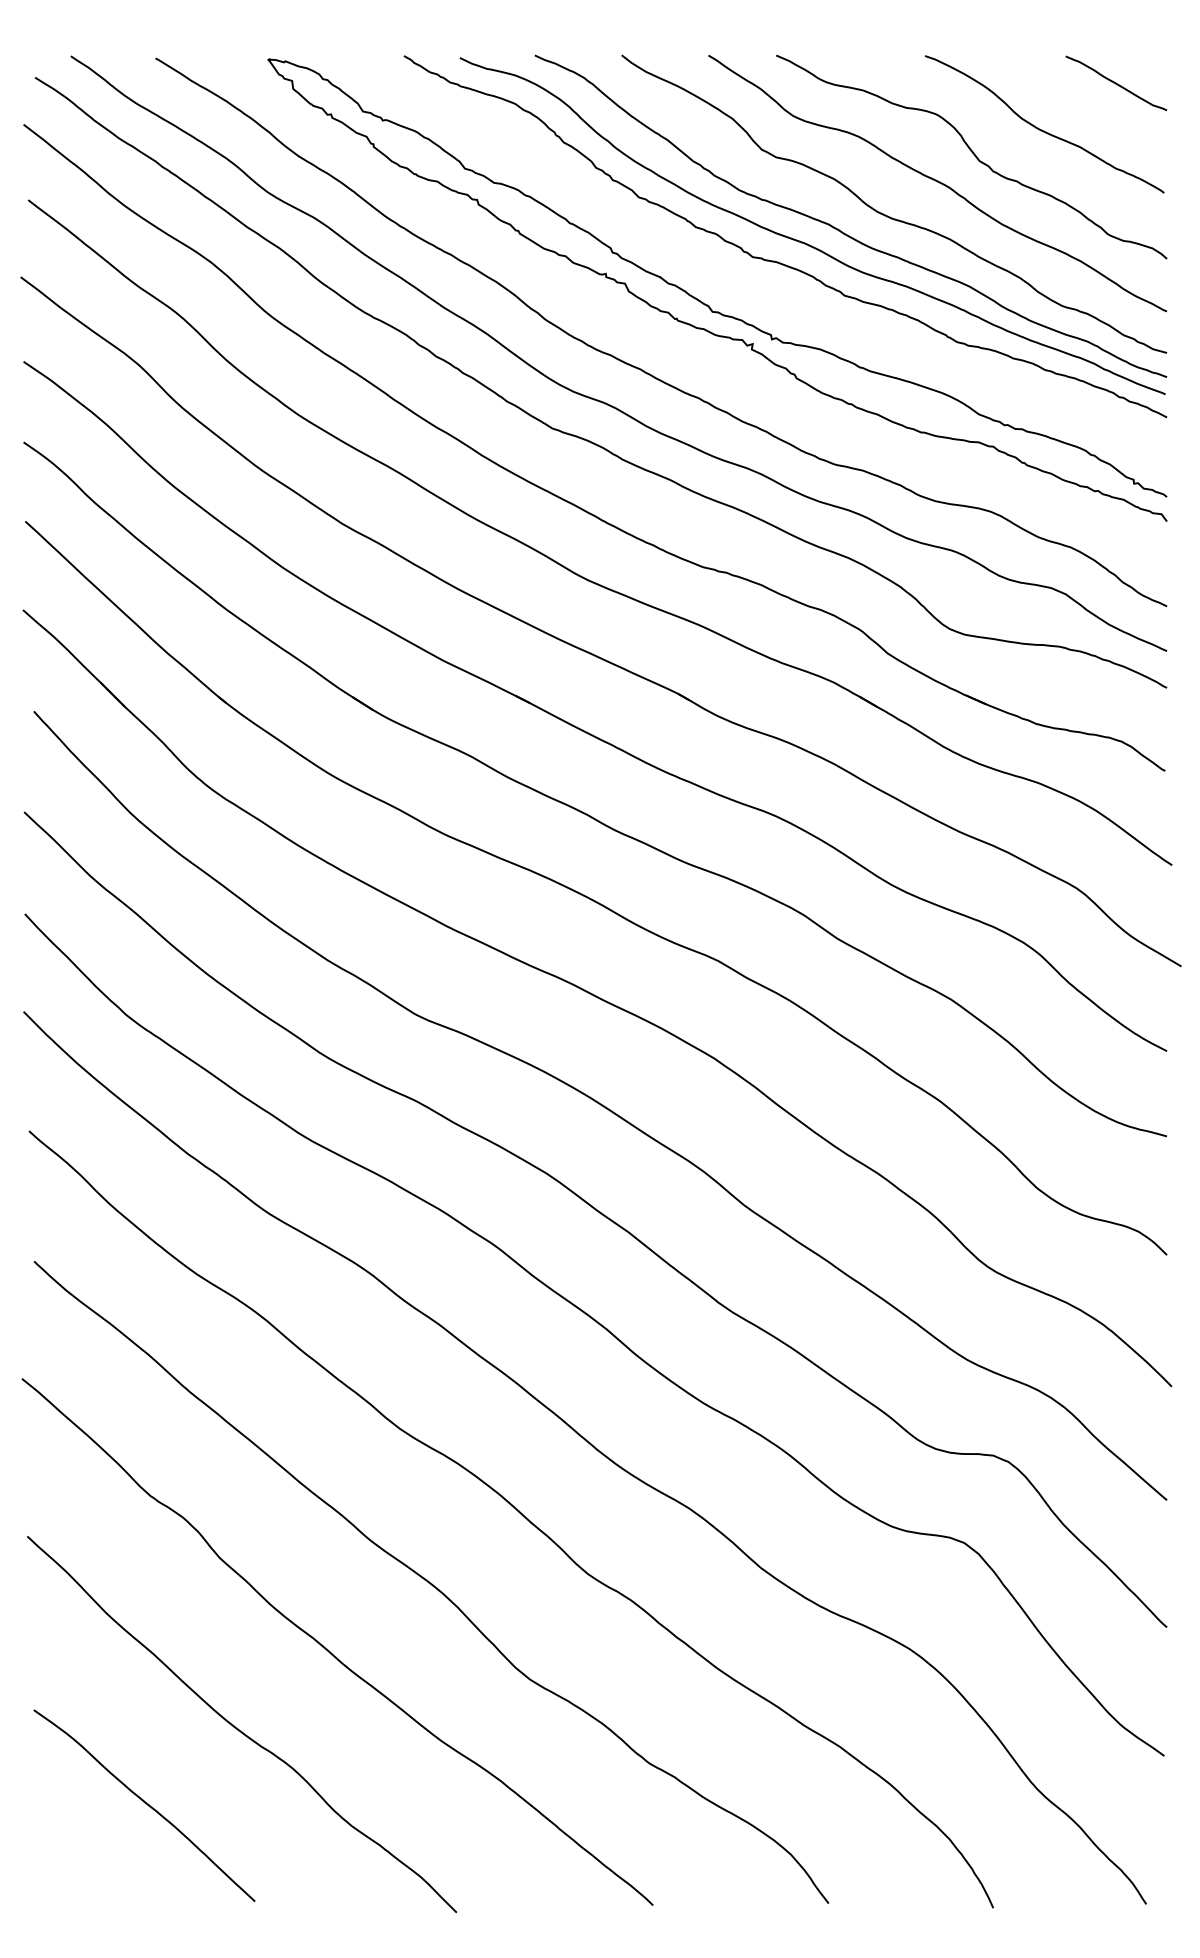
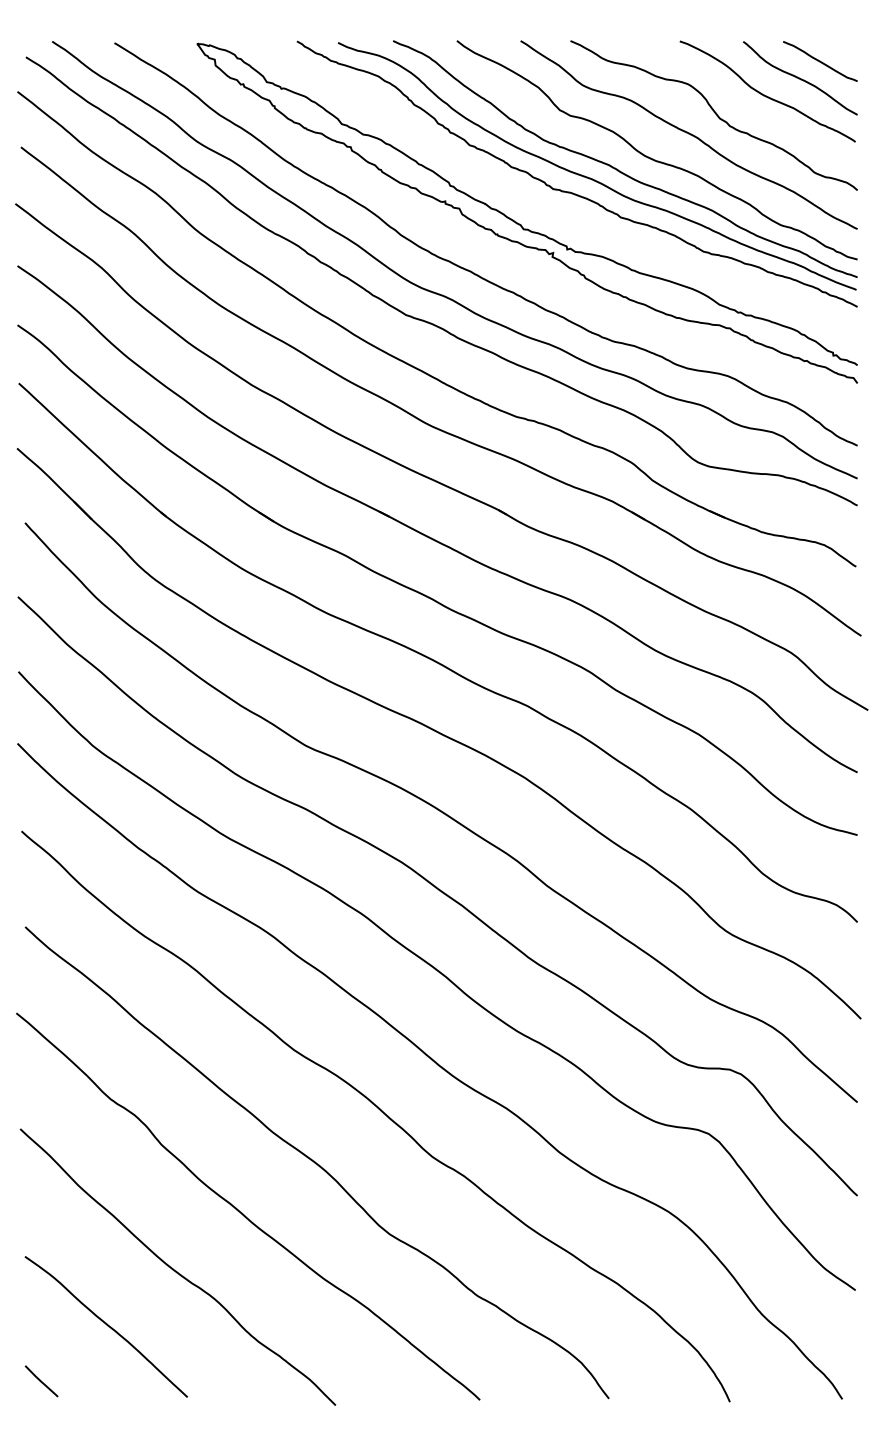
curve: (1089, 106) -> (800, 78), added
line: (56, 1879) -> (41, 1381), added

